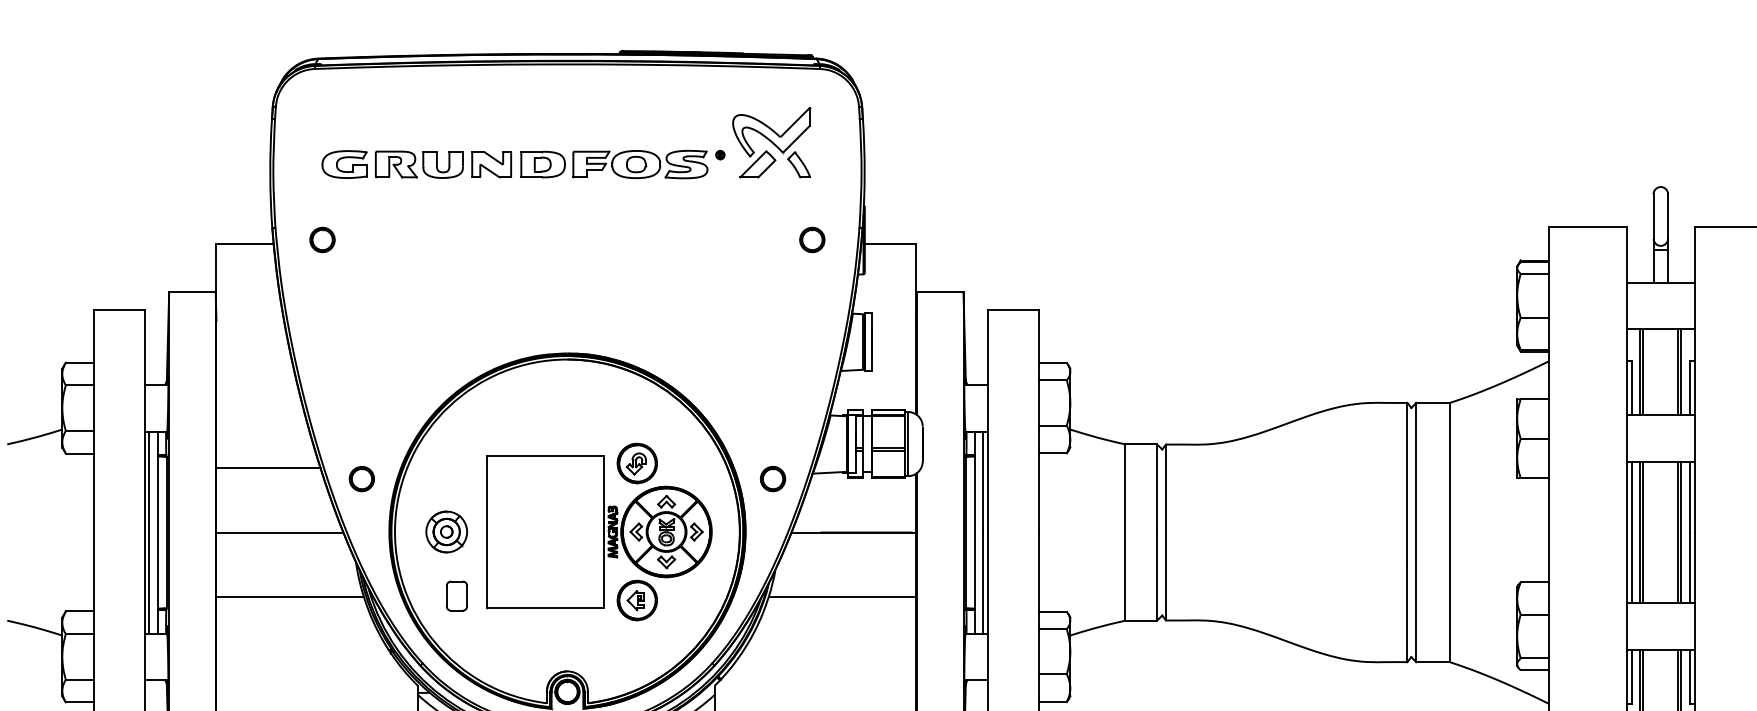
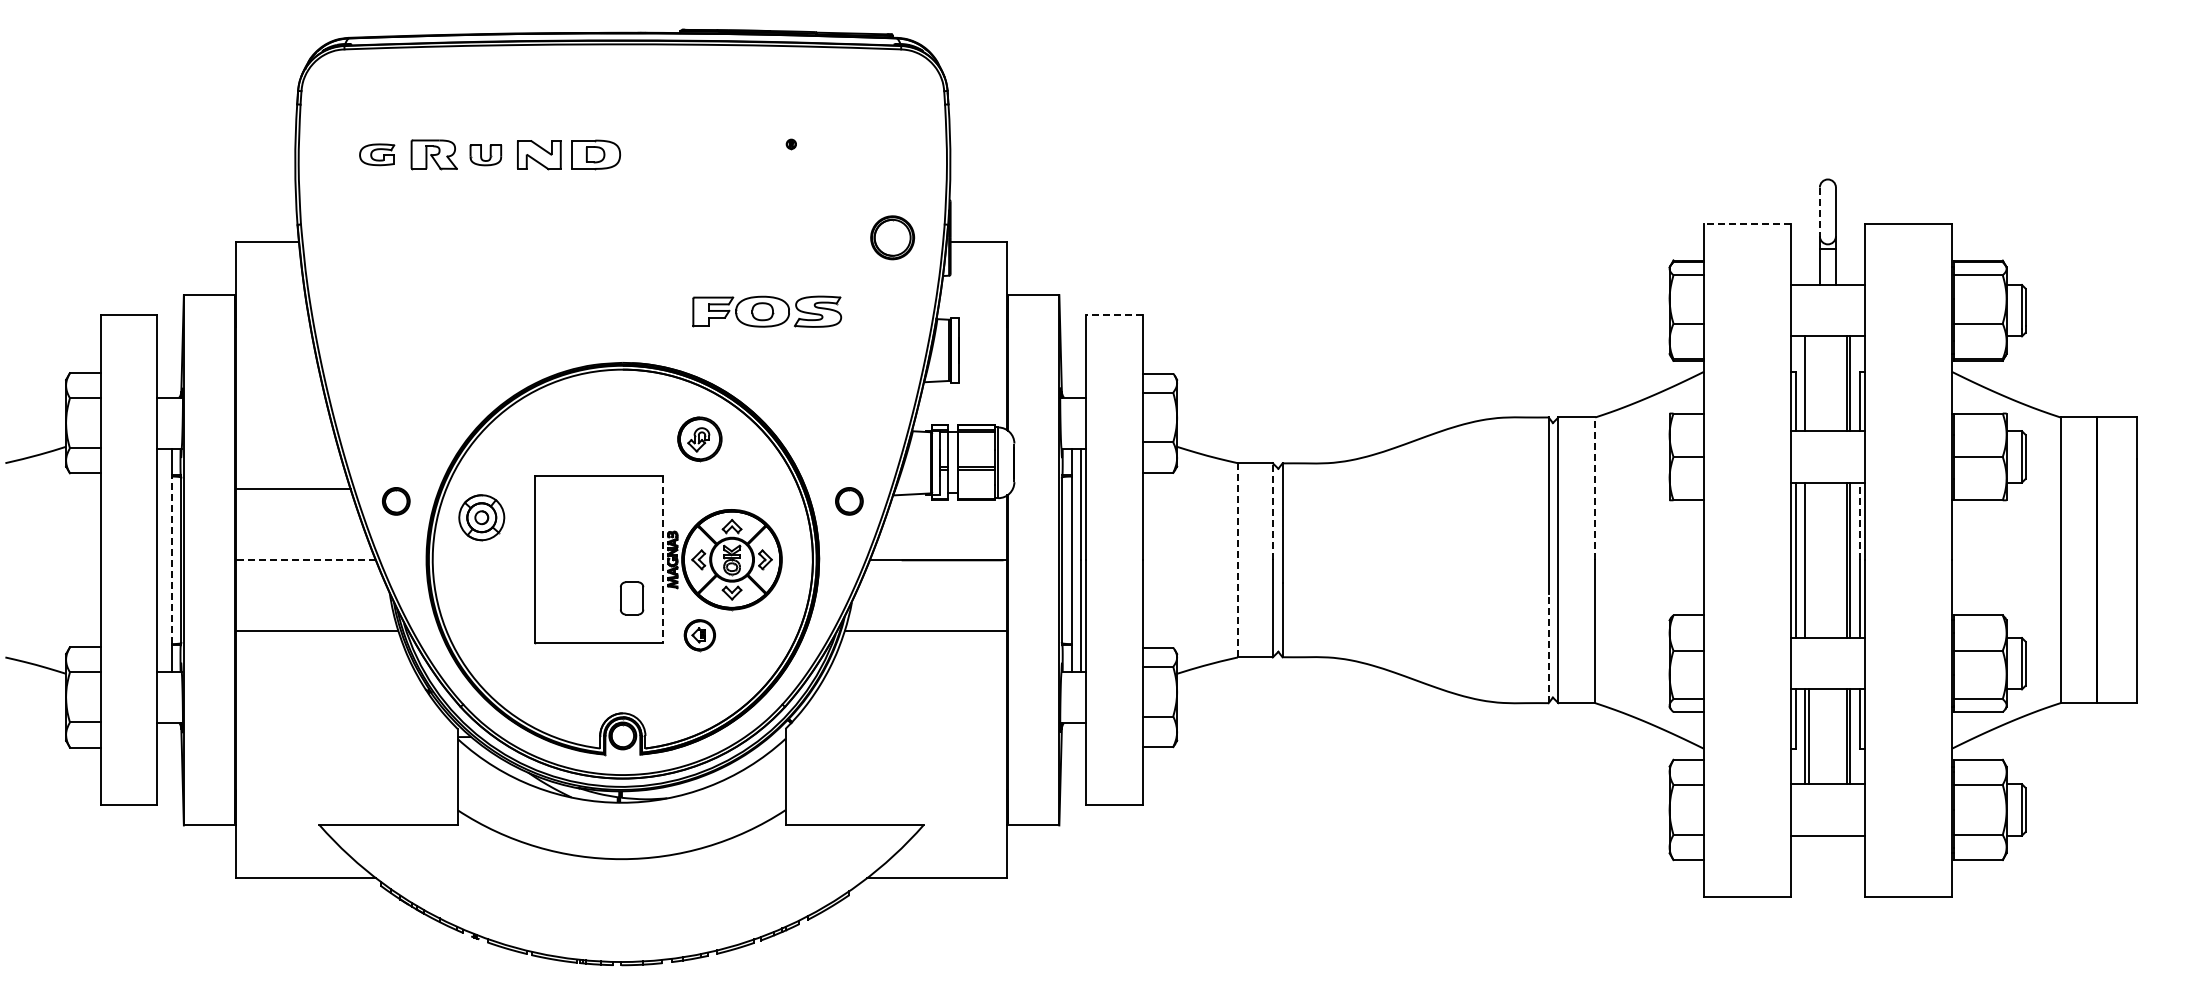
part: (771, 142) -> (847, 130), removed
part: (343, 164) -> (376, 154), size x0.7
part: (640, 164) -> (767, 311), moved
part: (442, 165) -> (485, 155), size x0.7
line: (1653, 216) -> (1819, 212), solid -> dashed
line: (1586, 226) -> (1746, 223), solid -> dashed
part: (322, 239) -> (352, 237), removed
part: (812, 239) -> (892, 237), size x1.6
line: (1012, 310) -> (1113, 315), solid -> dashed
line: (1643, 372) -> (1808, 383), removed
part: (637, 463) -> (699, 439), moved
line: (1449, 467) -> (1595, 488), solid -> dashed
line: (1156, 488) -> (1272, 511), solid -> dashed
line: (1690, 497) -> (1860, 521), solid -> dashed
line: (149, 531) -> (162, 559), removed
part: (446, 531) -> (481, 517), moved
line: (604, 531) -> (663, 559), solid -> dashed
line: (157, 532) -> (171, 560), solid -> dashed
line: (279, 532) -> (305, 560), solid -> dashed
line: (1125, 532) -> (1237, 560), solid -> dashed
line: (1643, 532) -> (1808, 560), removed
part: (457, 596) -> (632, 598), moved
part: (637, 600) -> (699, 635), size x0.7
line: (1407, 612) -> (1548, 648), solid -> dashed

